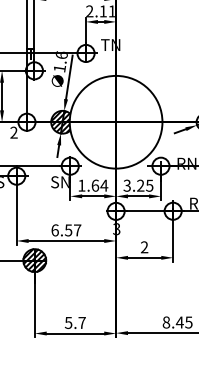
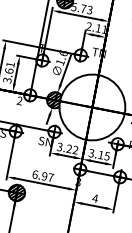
text: (93, 185) -> (68, 148), 1.64 -> 3.22
text: (140, 185) -> (100, 154), 3.25 -> 3.15
text: (68, 230) -> (44, 176), 6.57 -> 6.97
text: (144, 247) -> (95, 198), 2 -> 4

